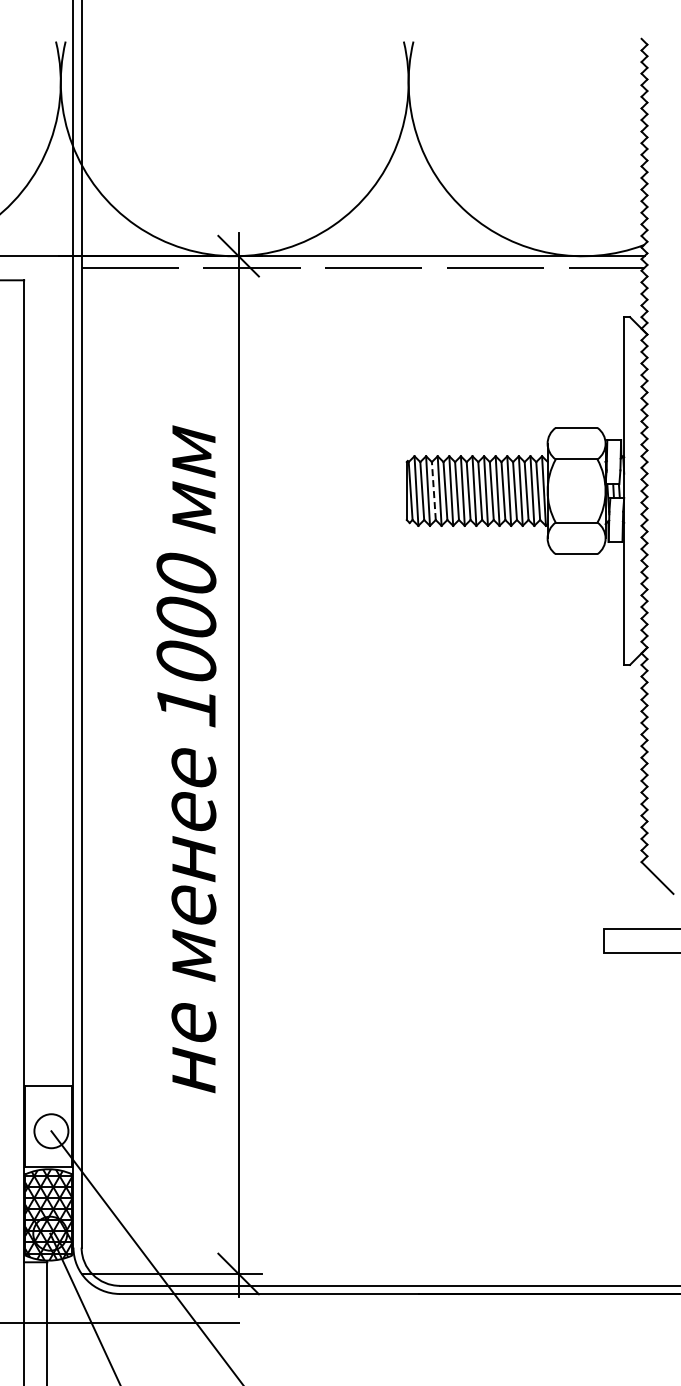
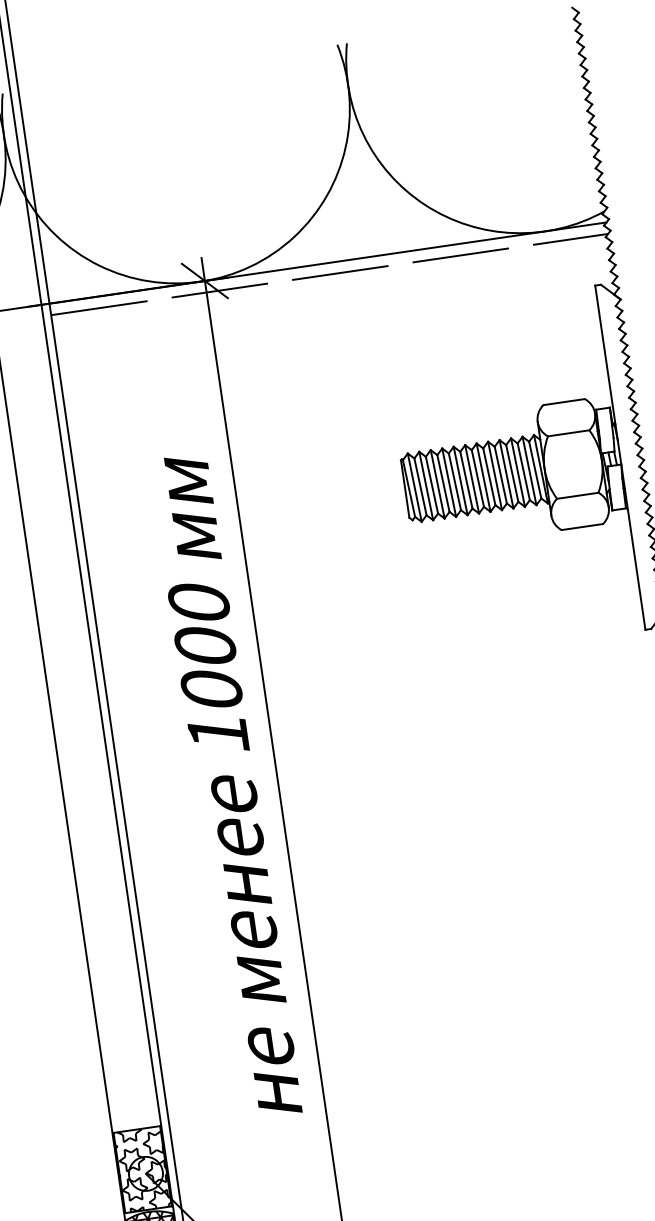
line: (433, 490) -> (431, 484), dashed -> solid
hatch: (48, 1126) -> (142, 1169), added

